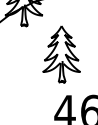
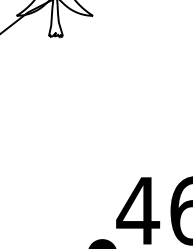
part: (61, 54) -> (130, 94), removed

